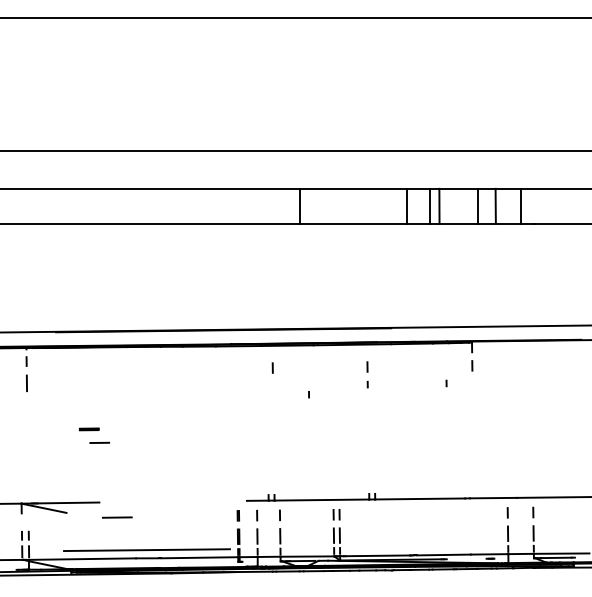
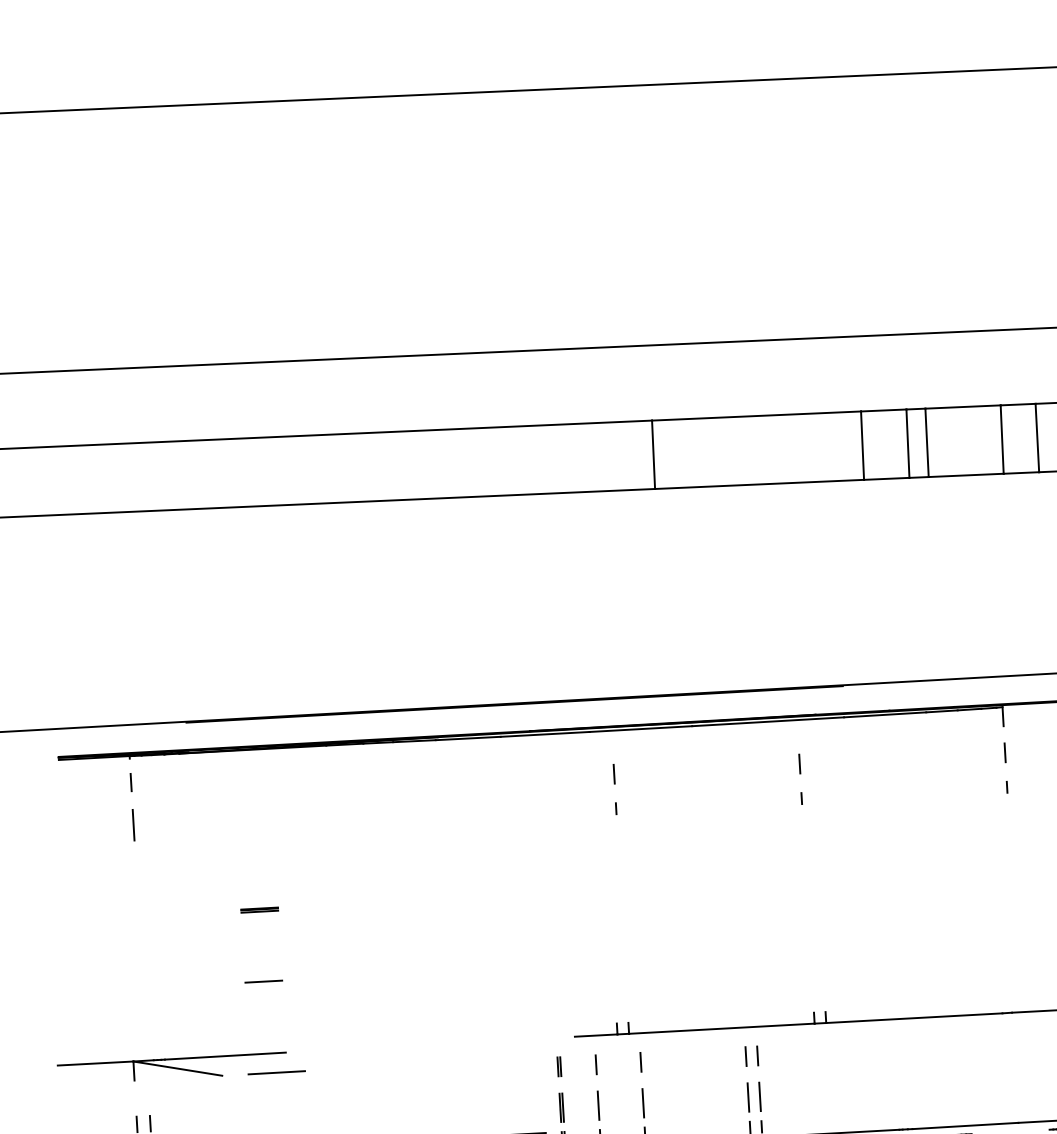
line: (446, 383) -> (1006, 787), moved
line: (308, 394) -> (615, 808), moved
line: (99, 442) -> (263, 980), moved
line: (117, 517) -> (277, 1072), moved

